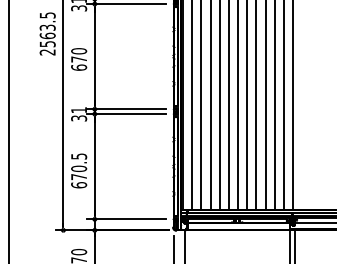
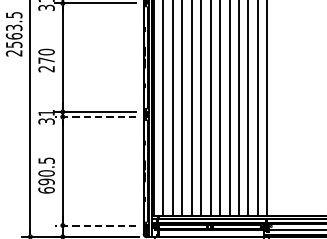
text: (79, 67) -> (47, 68), 670 -> 270
line: (126, 114) -> (95, 117), solid -> dashed
text: (79, 176) -> (47, 181), 670.5 -> 690.5
line: (126, 219) -> (95, 225), solid -> dashed

